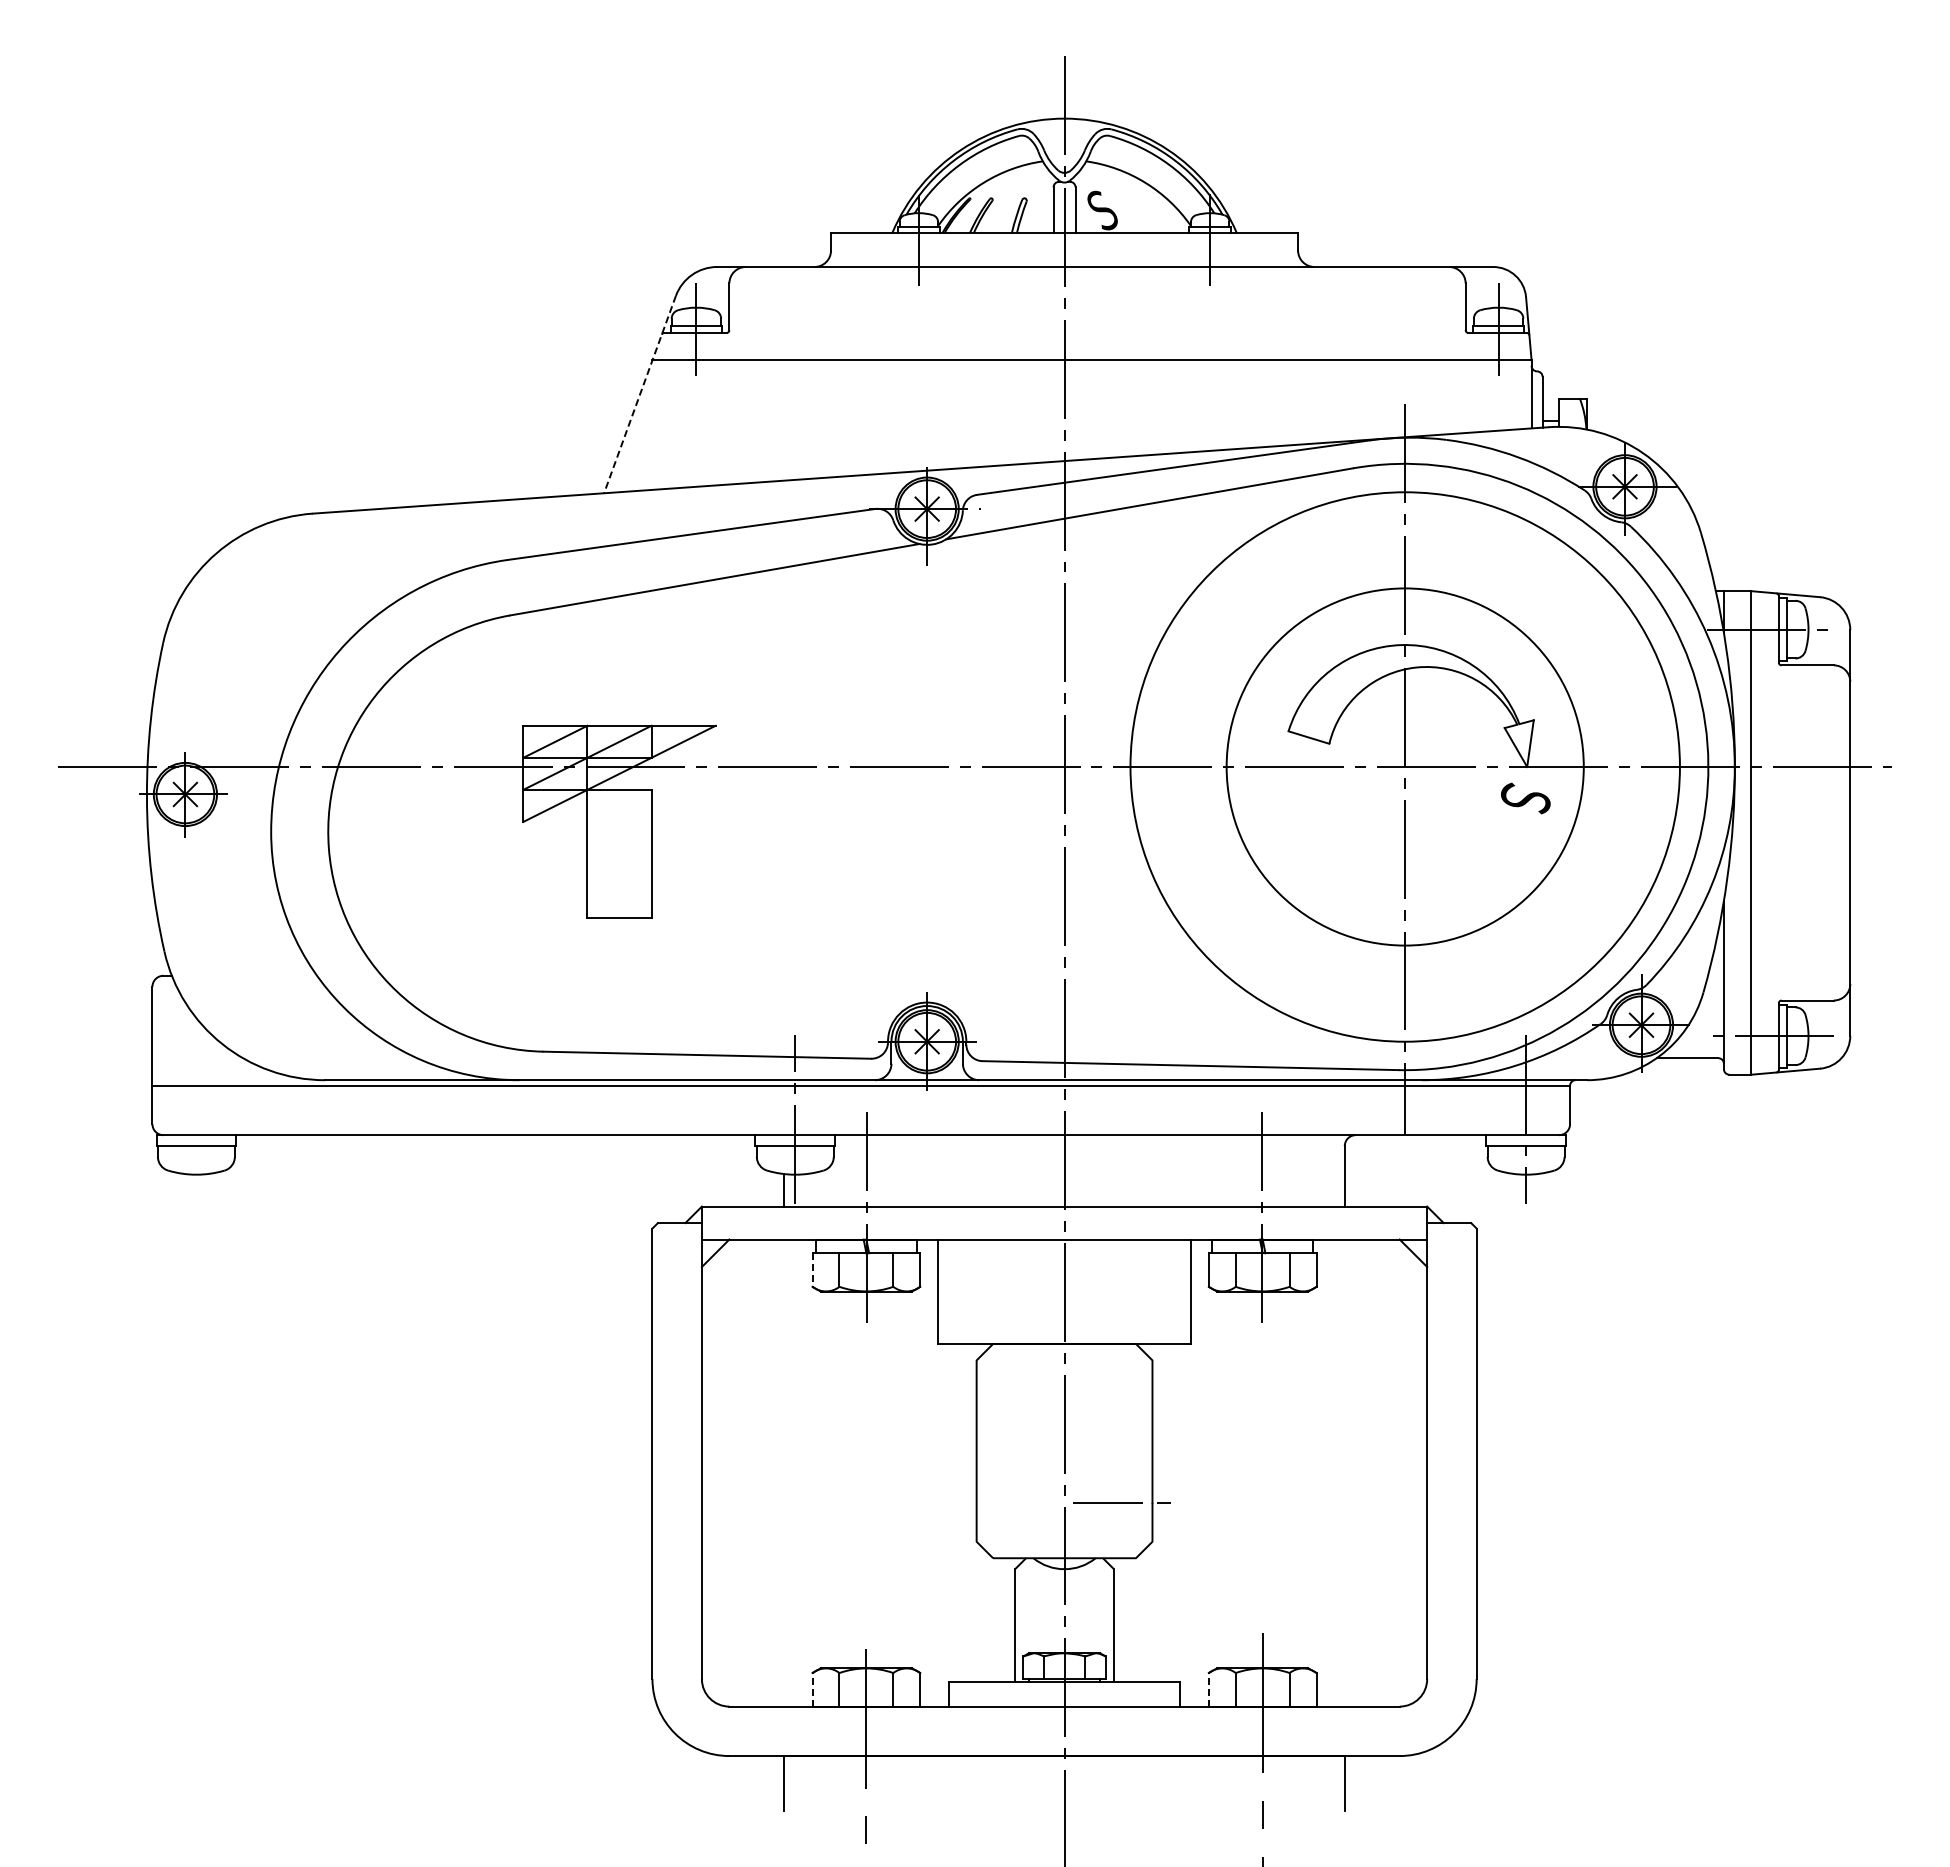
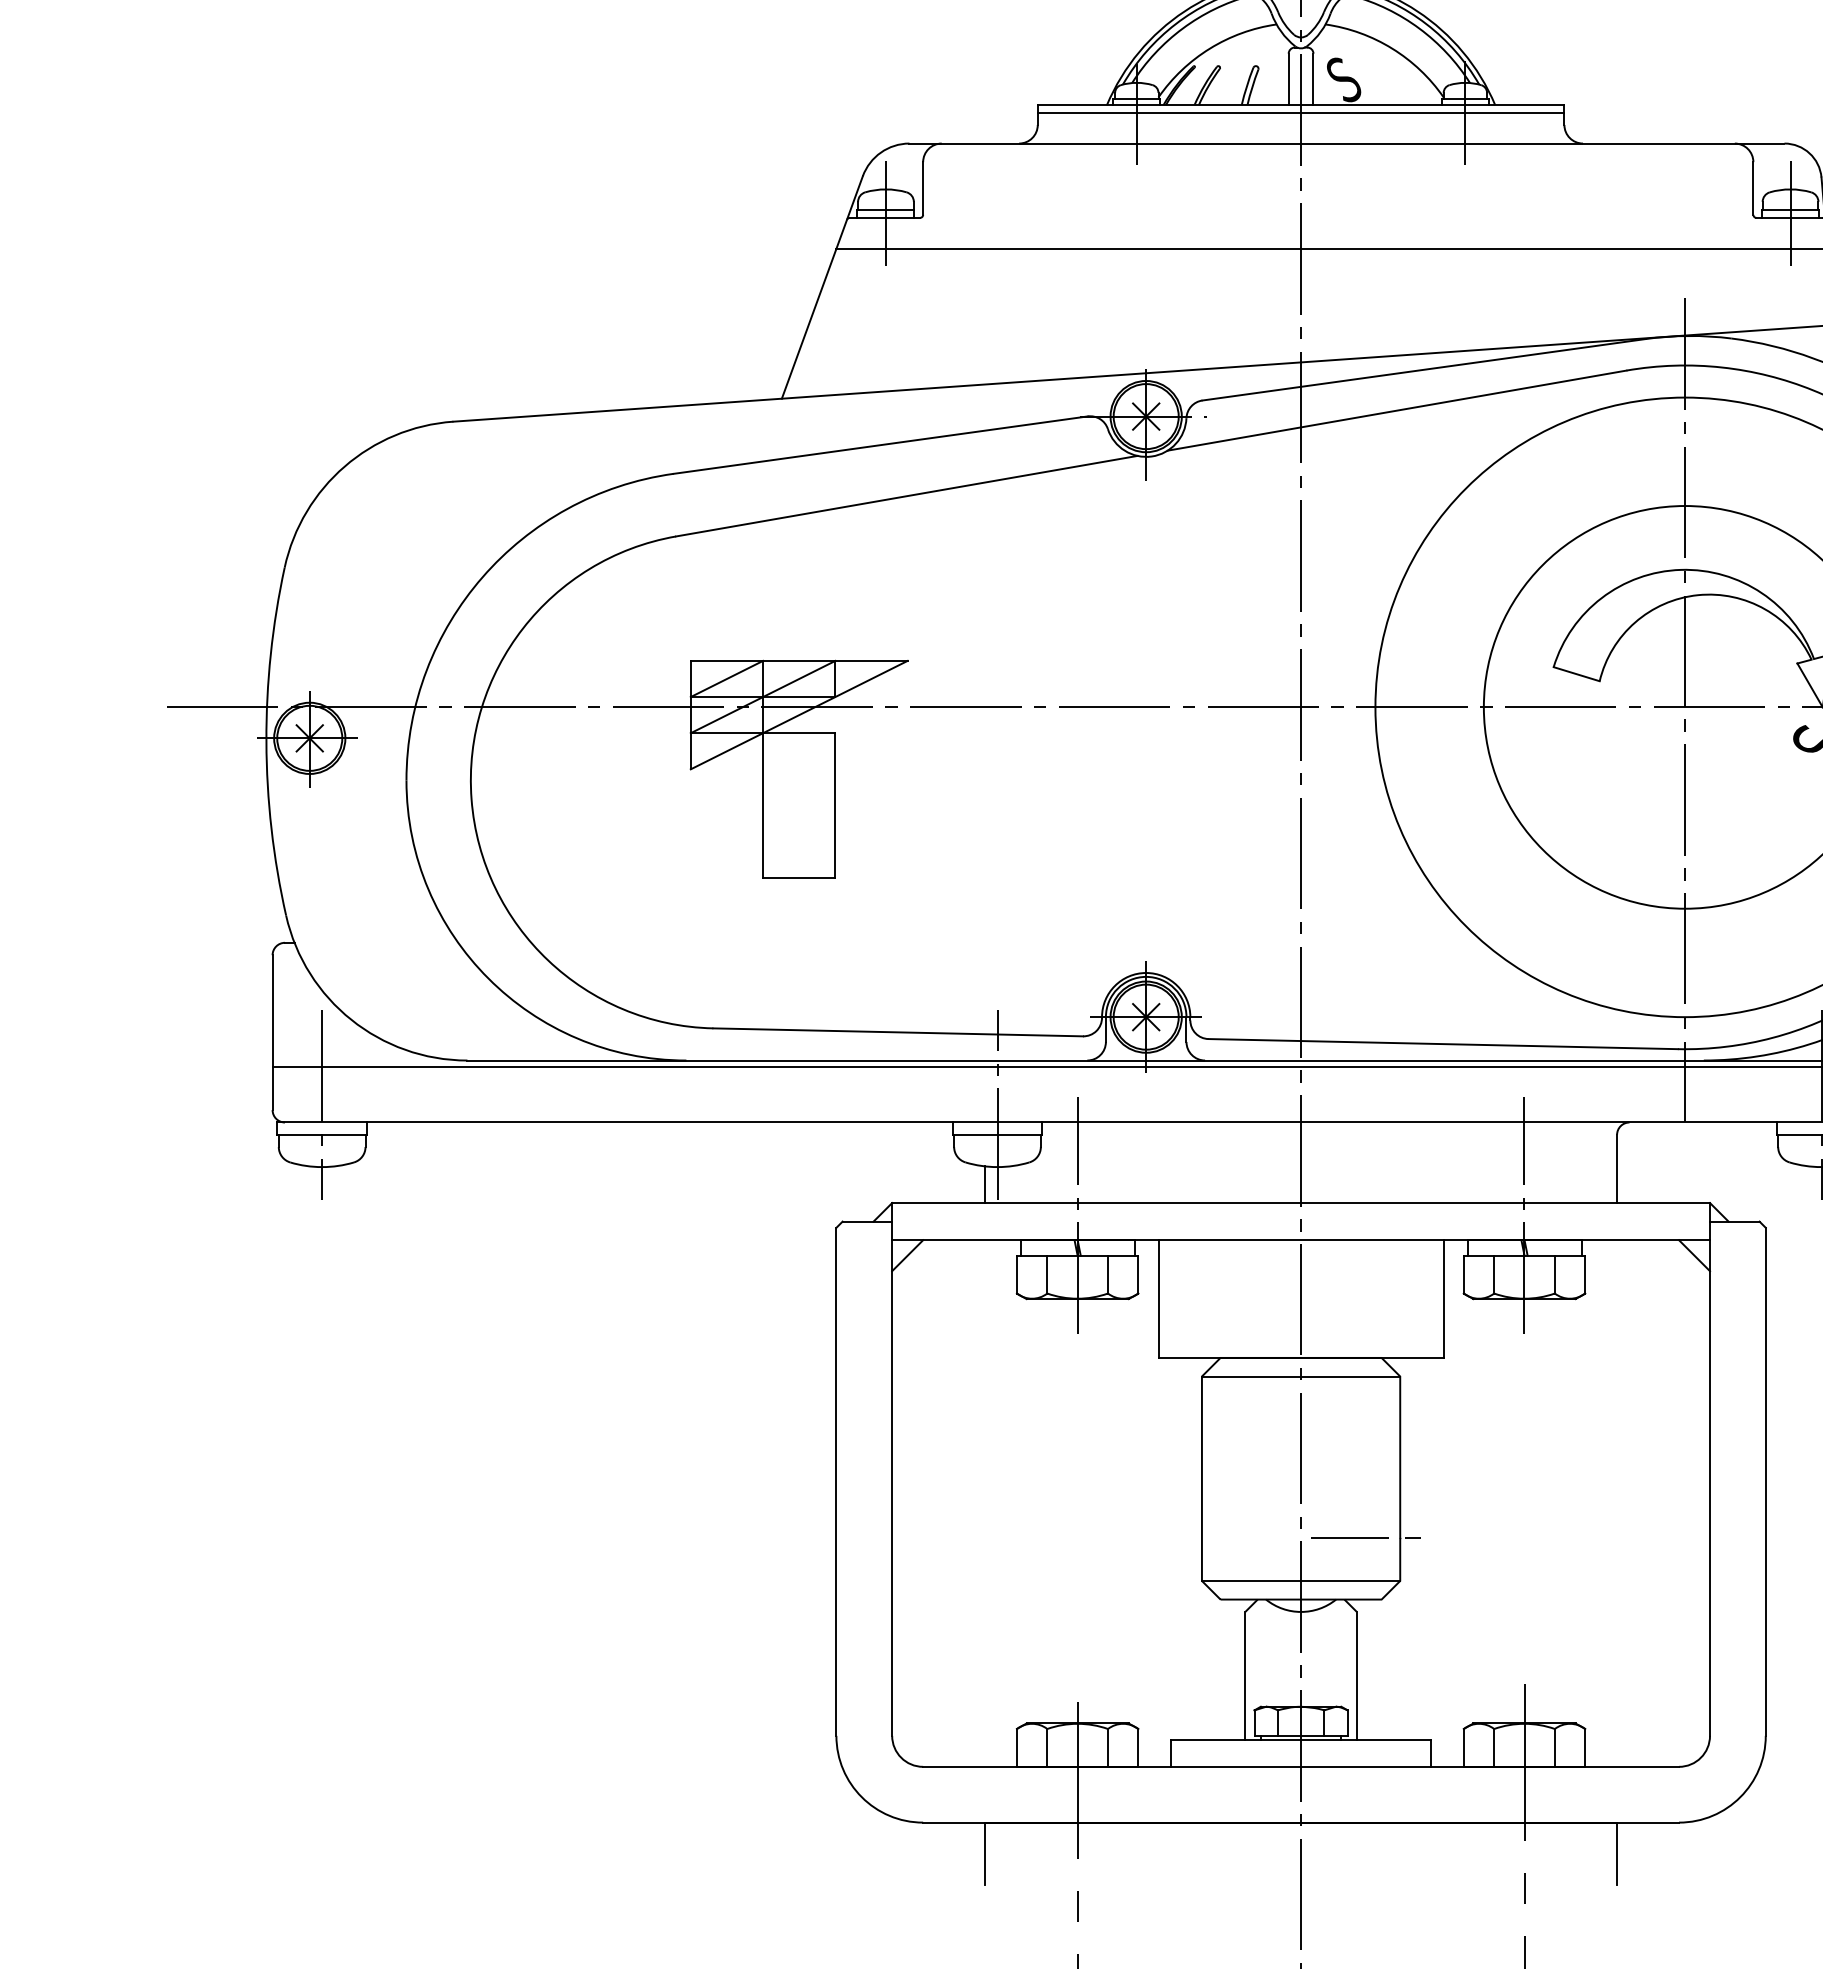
line: (1064, 239) -> (1301, 112), added
line: (639, 395) -> (821, 288), dashed -> solid
line: (196, 1119) -> (322, 1104), added
line: (812, 1270) -> (1016, 1275), dashed -> solid
line: (1064, 1360) -> (1301, 1376), added
line: (1064, 1541) -> (1301, 1580), added
line: (812, 1689) -> (1016, 1747), dashed -> solid
line: (1208, 1689) -> (1463, 1747), dashed -> solid

